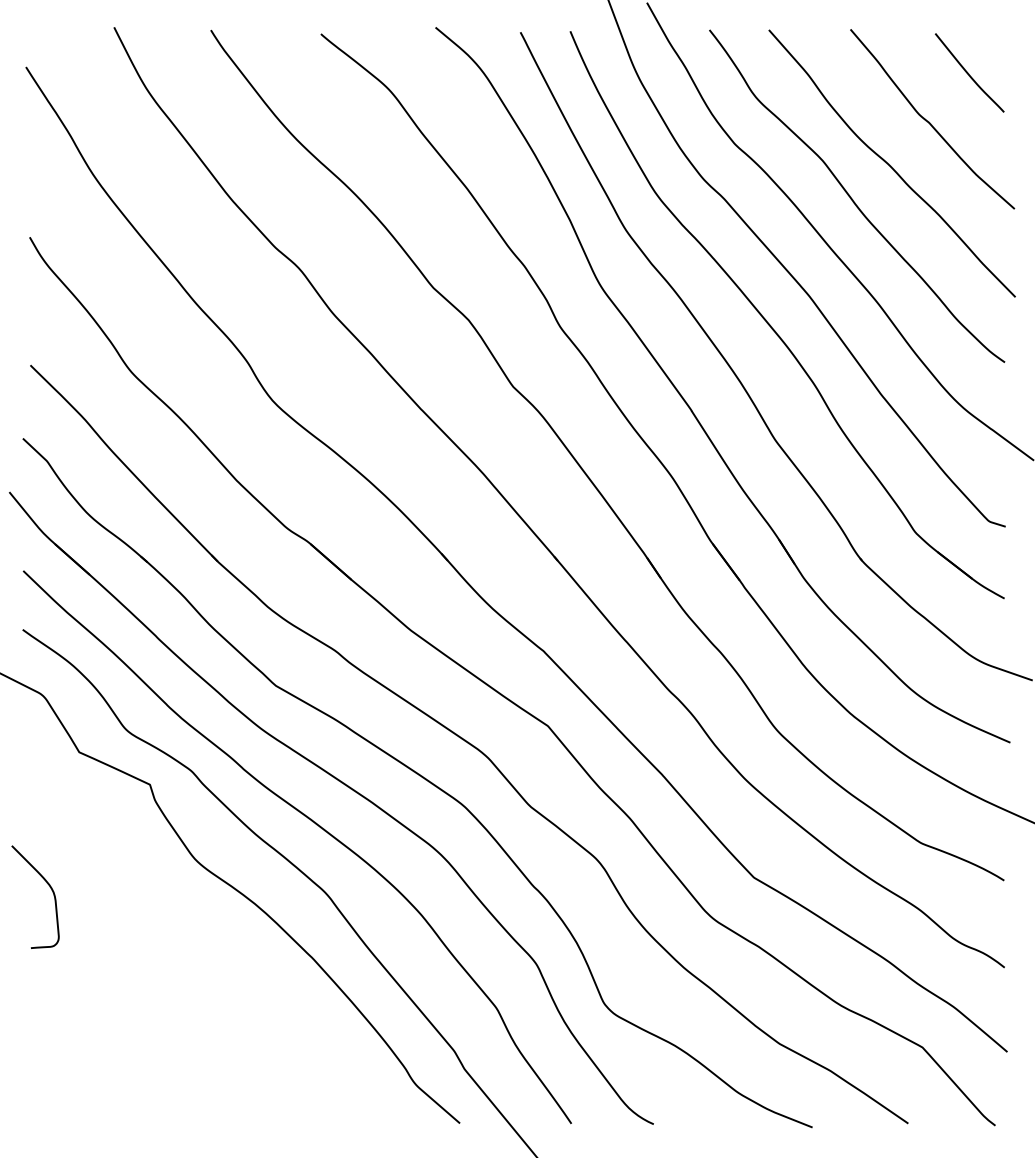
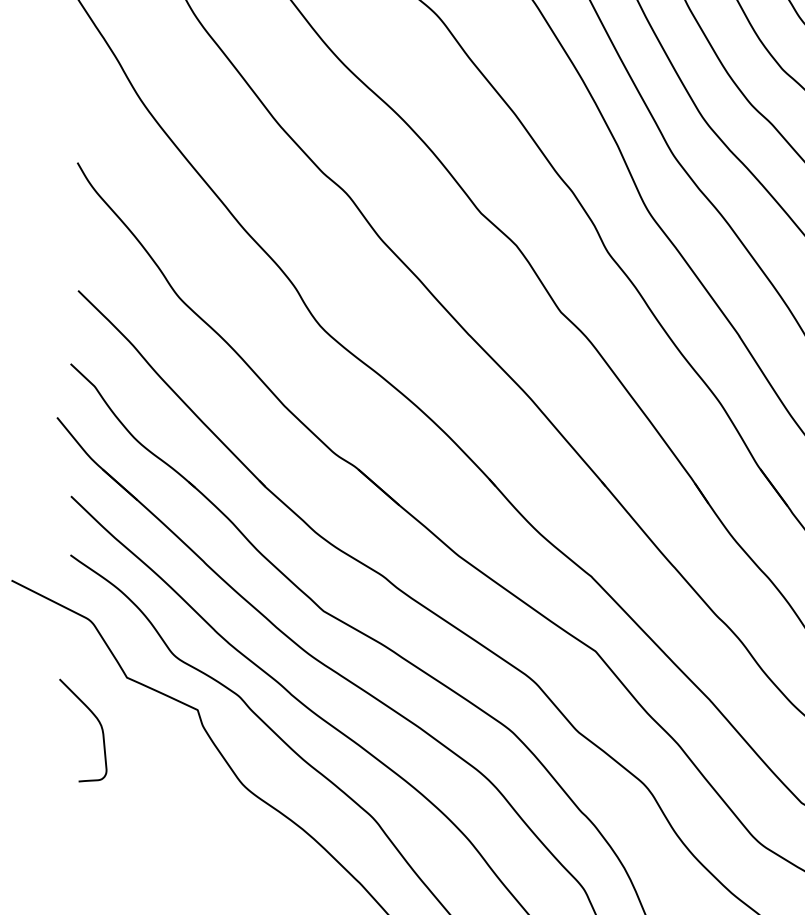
curve: (49, 887) -> (97, 720), moved

